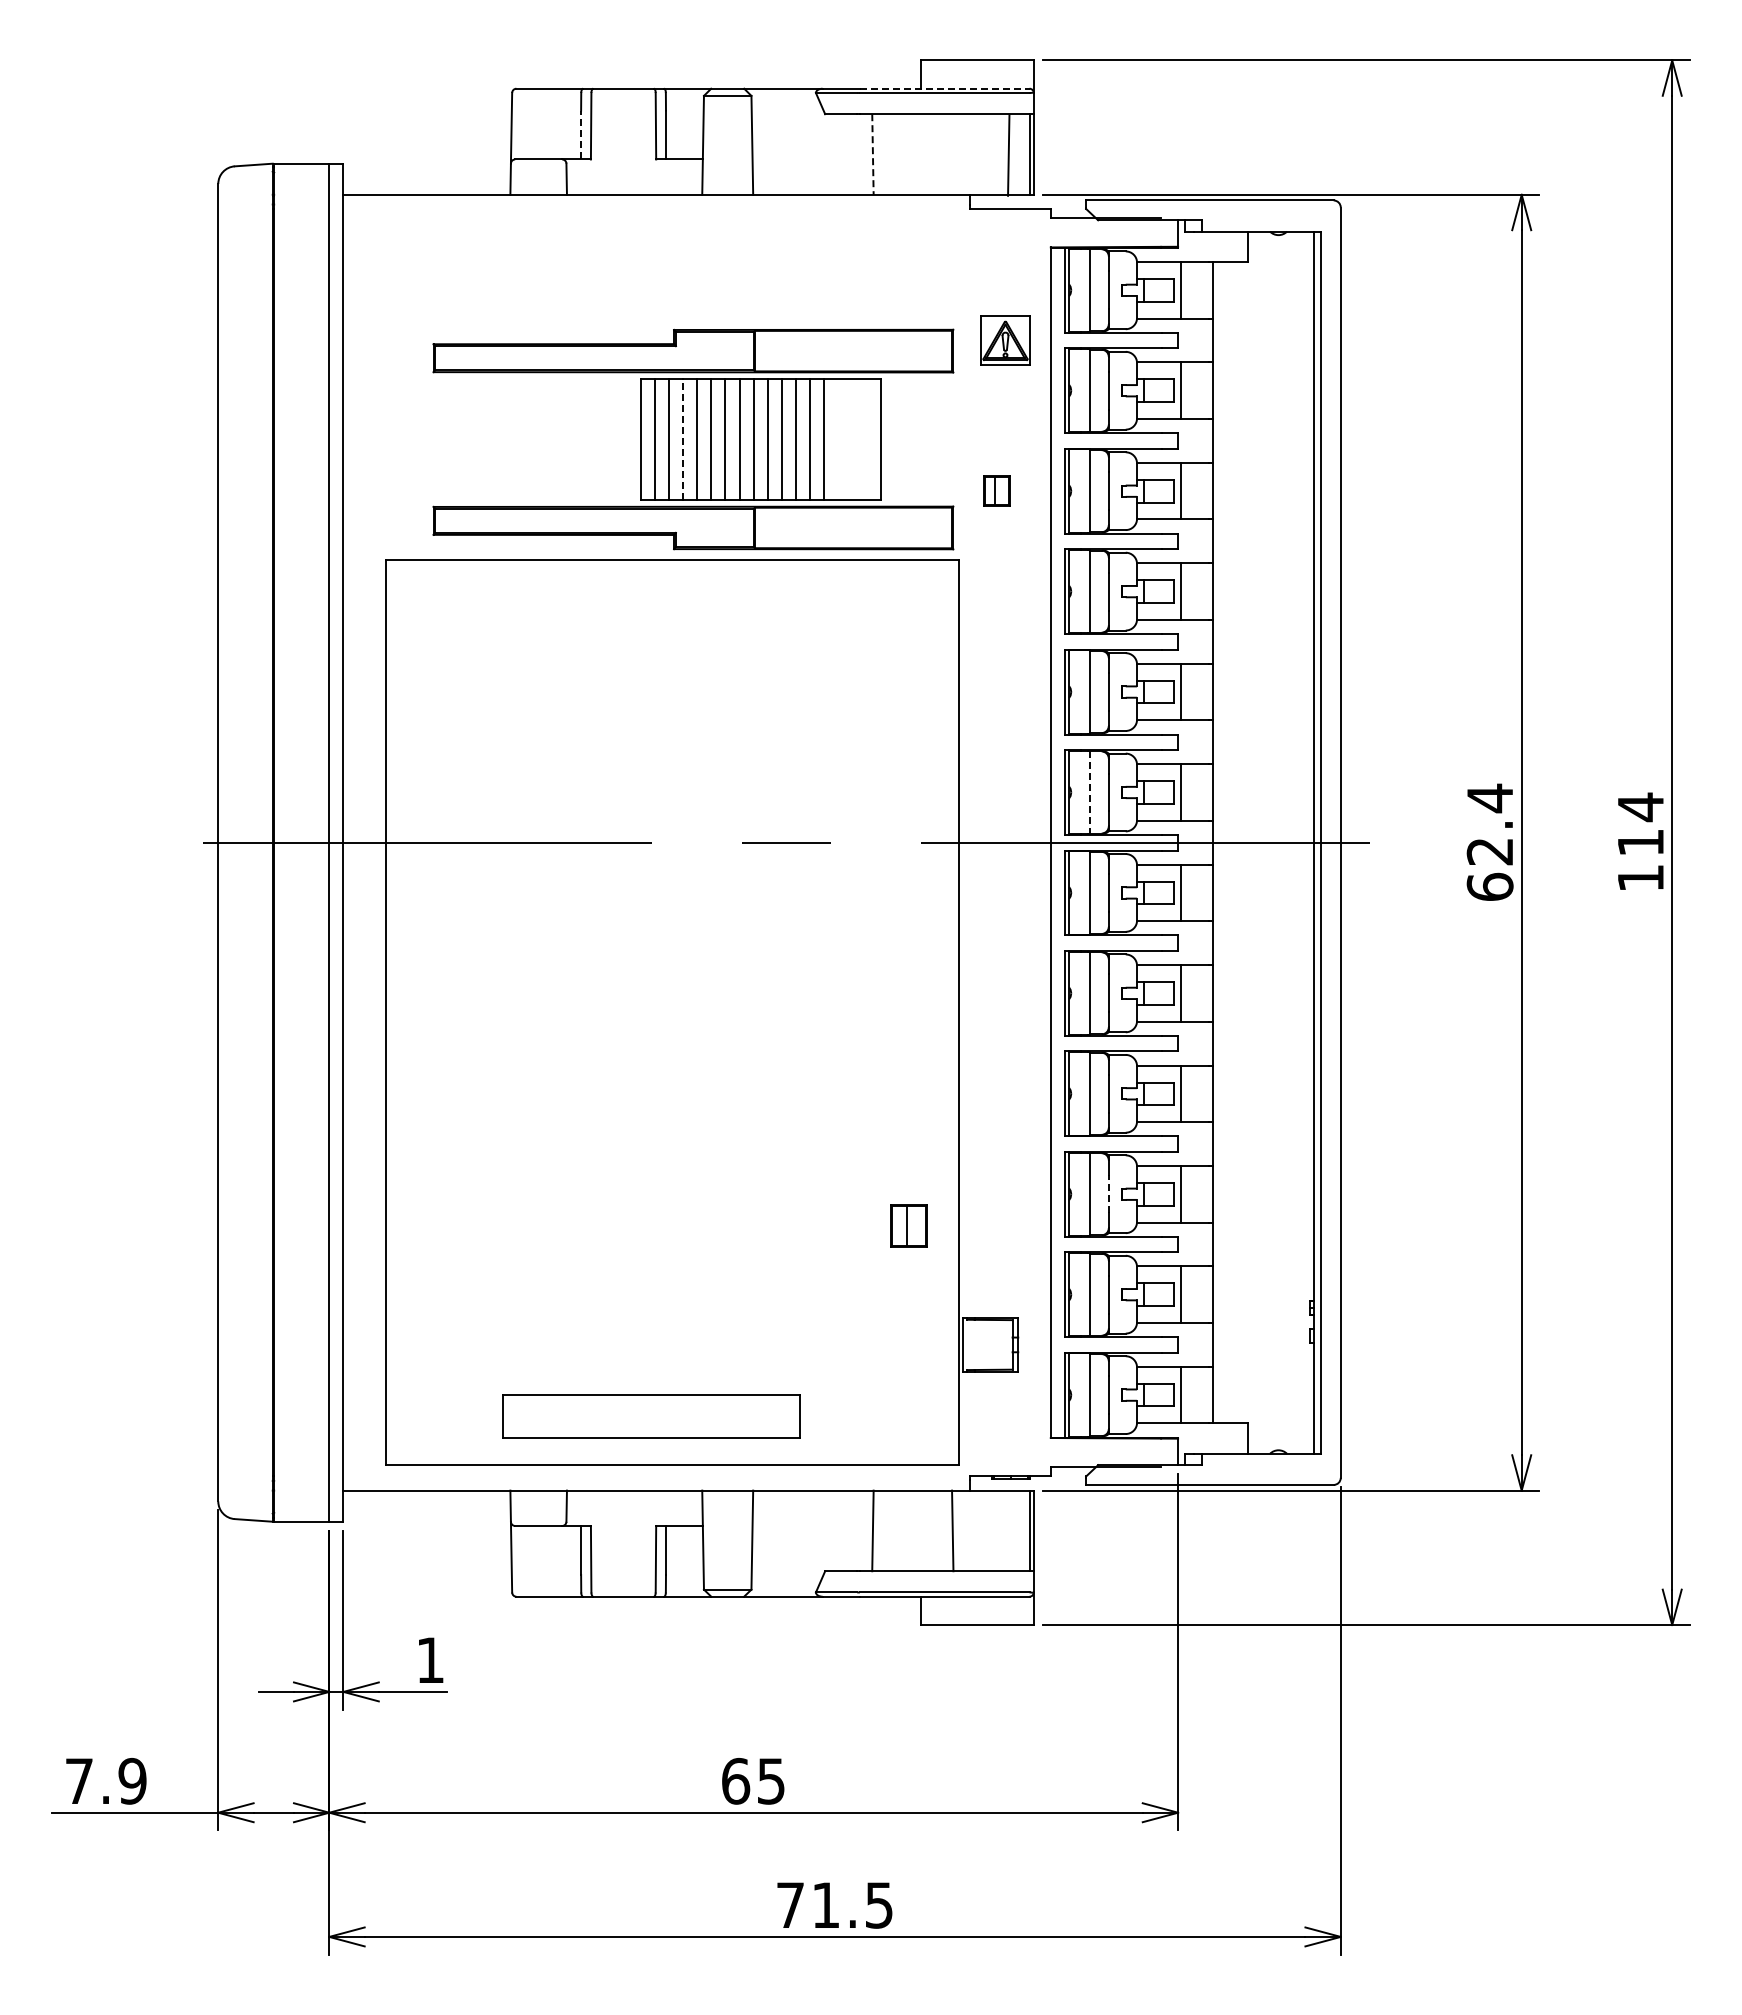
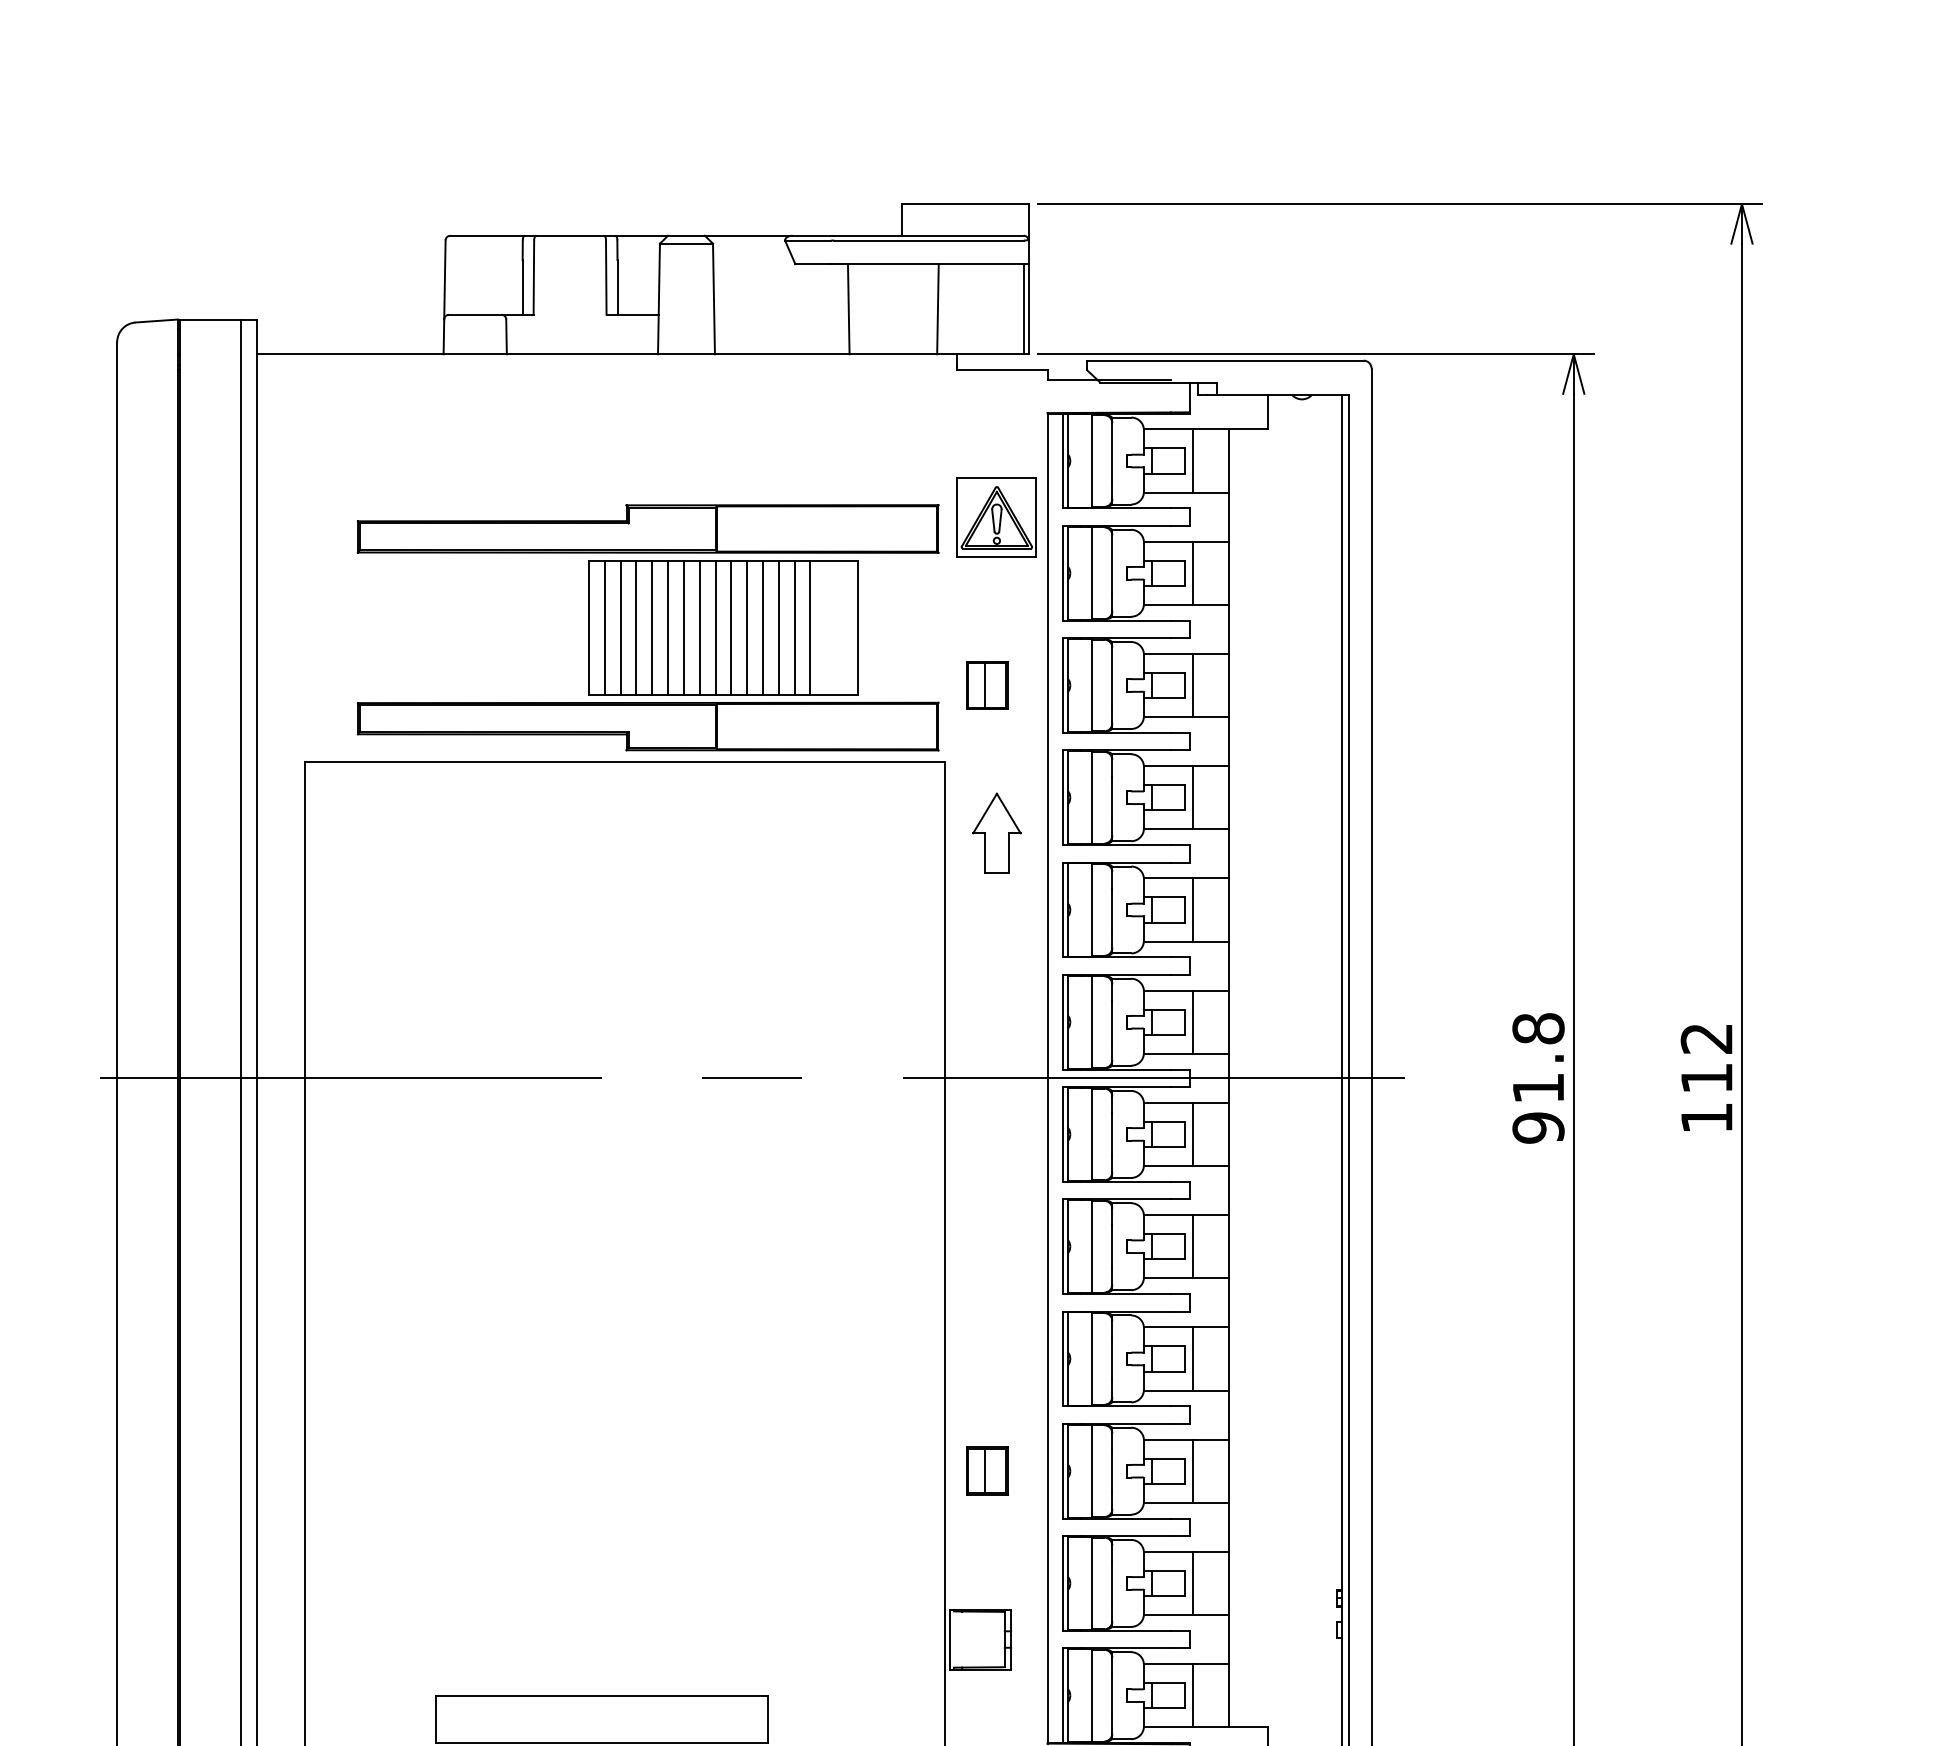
line: (944, 88) -> (928, 235), dashed -> solid
line: (581, 134) -> (523, 286), dashed -> solid
line: (872, 155) -> (848, 310), dashed -> solid
line: (1008, 155) -> (937, 309), moved
part: (1005, 340) -> (996, 517), size x1.43
line: (682, 439) -> (635, 627), dashed -> solid
line: (838, 439) -> (810, 627), added
part: (996, 490) -> (986, 684), size x1.43
part: (1005, 623) -> (996, 833), added
line: (1090, 792) -> (1091, 1022), dashed -> solid
text: (1640, 807) -> (1706, 1038), 114 -> 112
text: (1489, 842) -> (1537, 1078), 62.4 -> 91.8
line: (1108, 1194) -> (1112, 1471), dashed -> solid
part: (908, 1225) -> (986, 1470), moved

